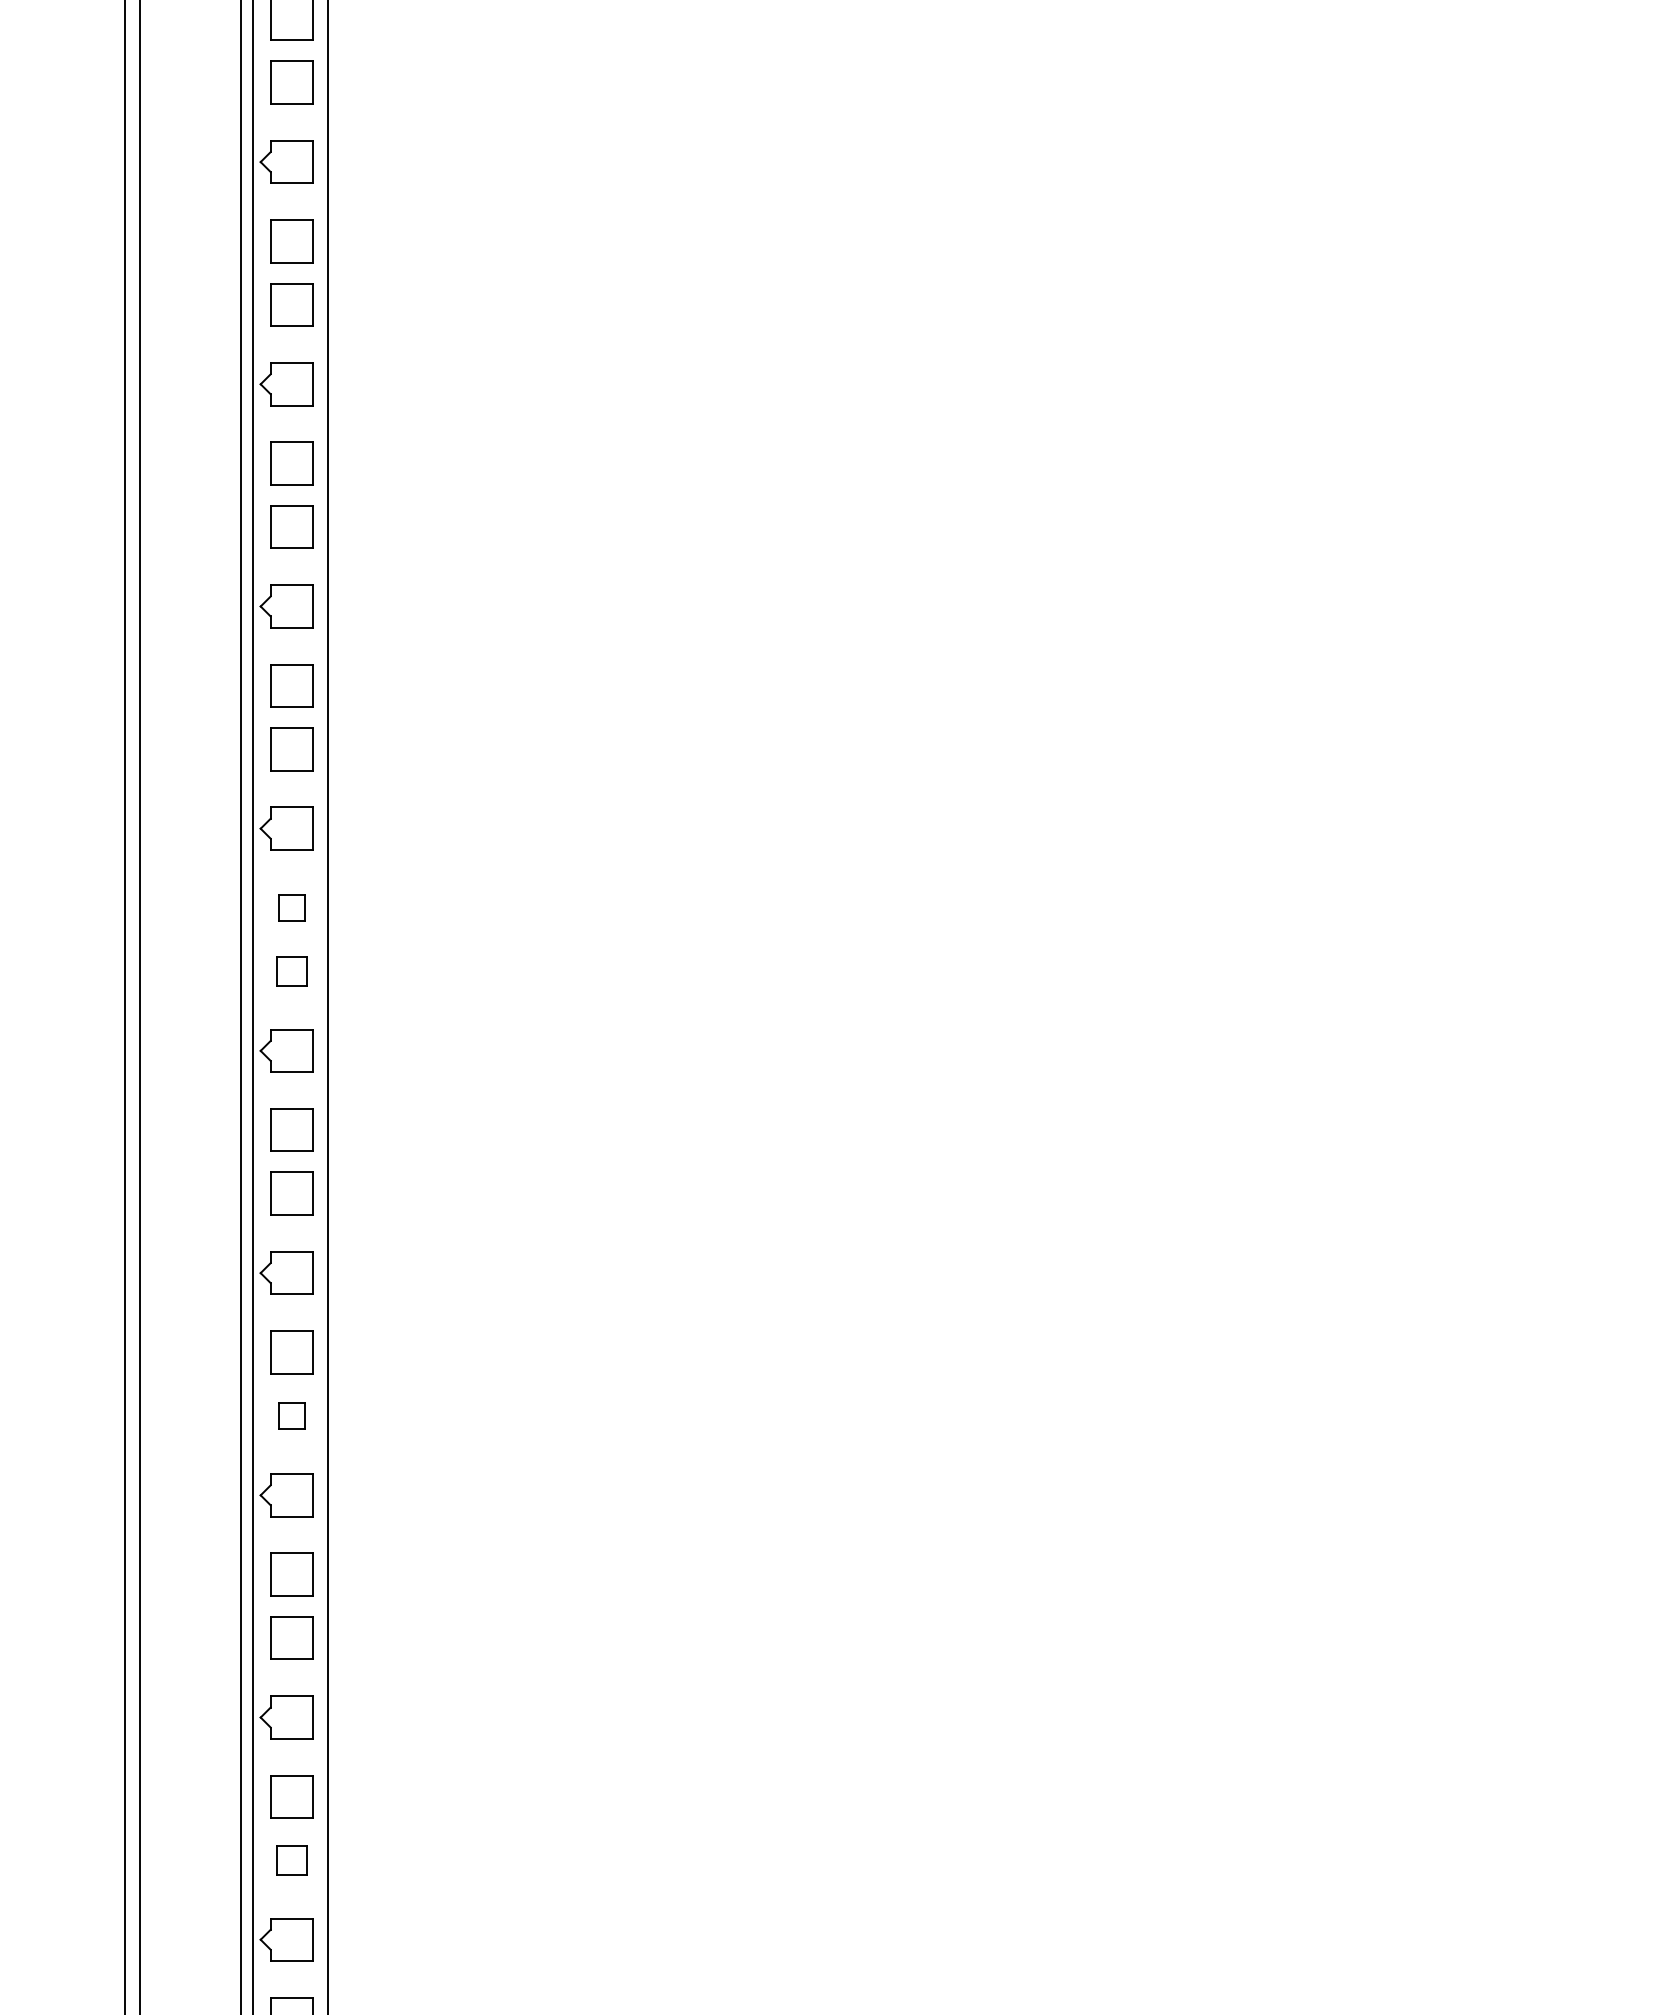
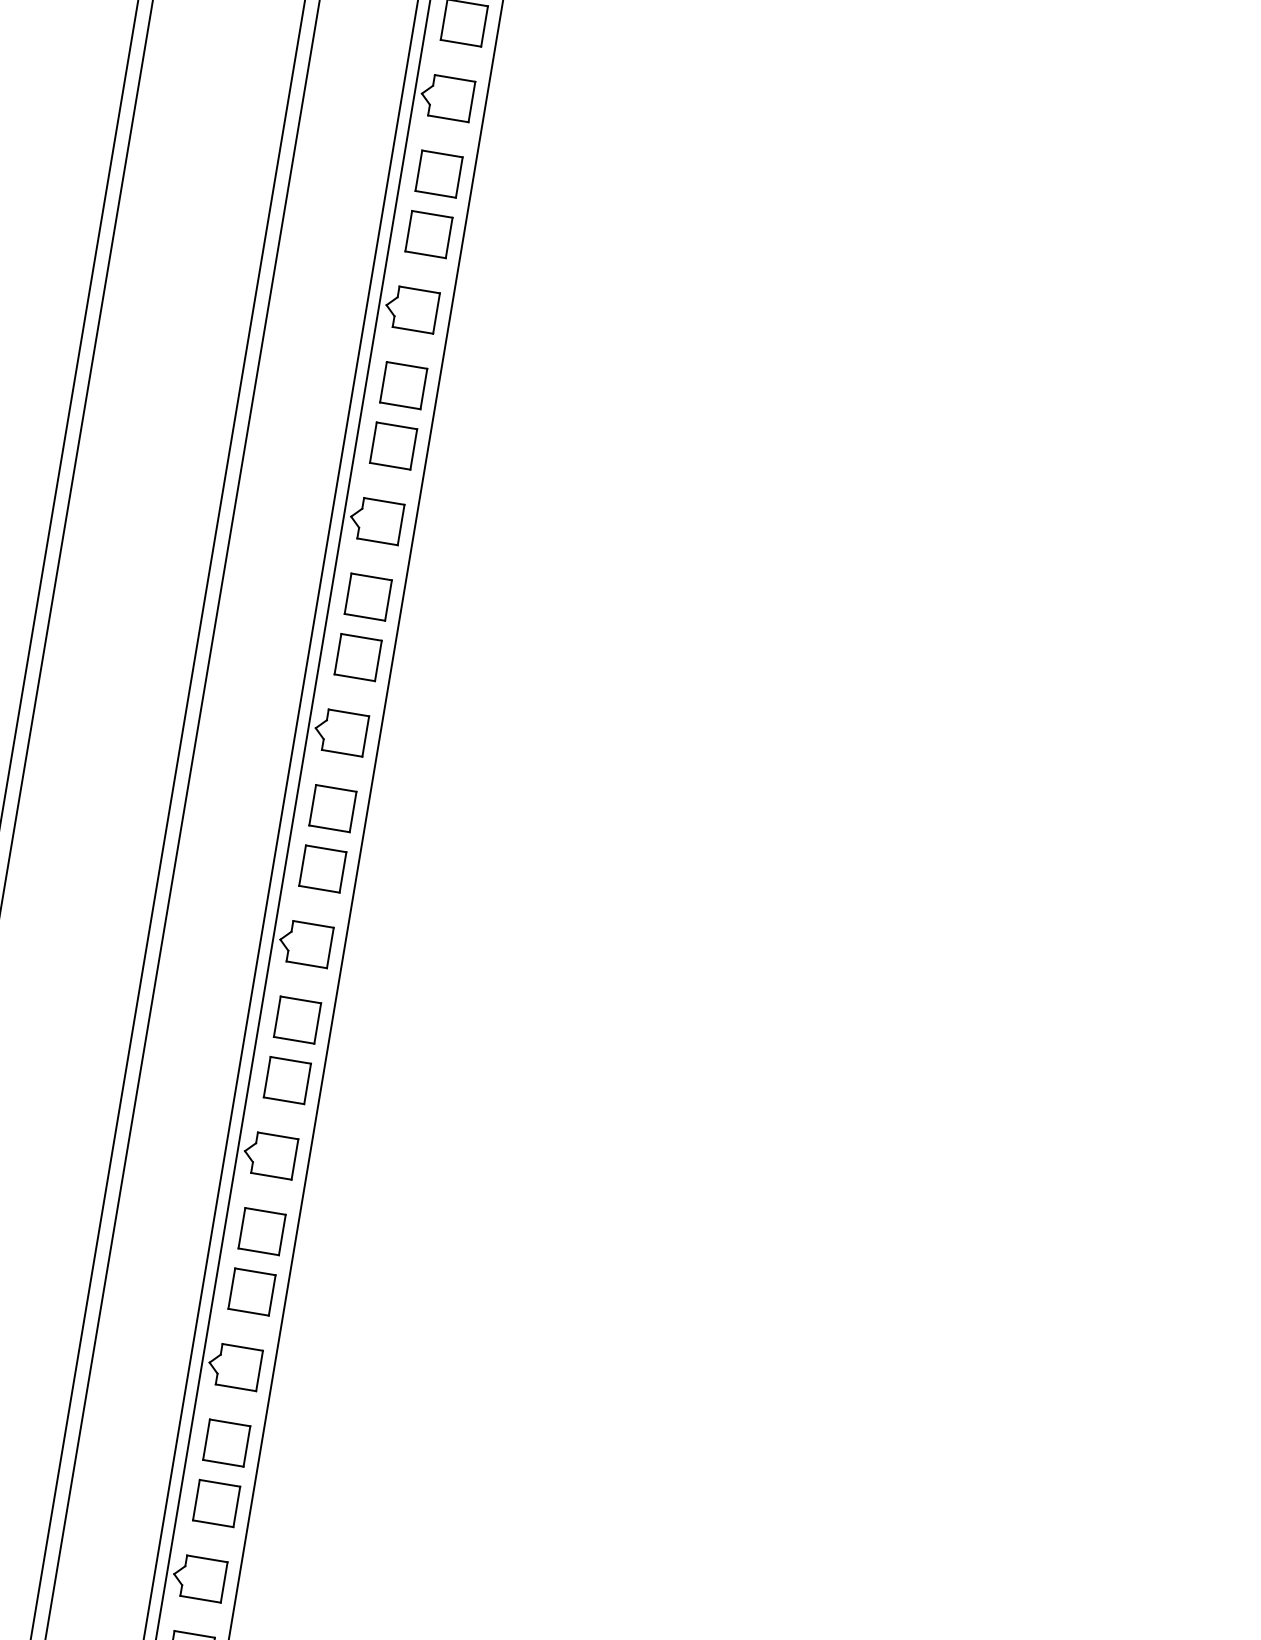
part: (291, 907) -> (403, 385), size x1.67
part: (291, 971) -> (393, 445), size x1.43
part: (291, 1415) -> (322, 868), size x1.67
part: (291, 1860) -> (251, 1292), size x1.43

